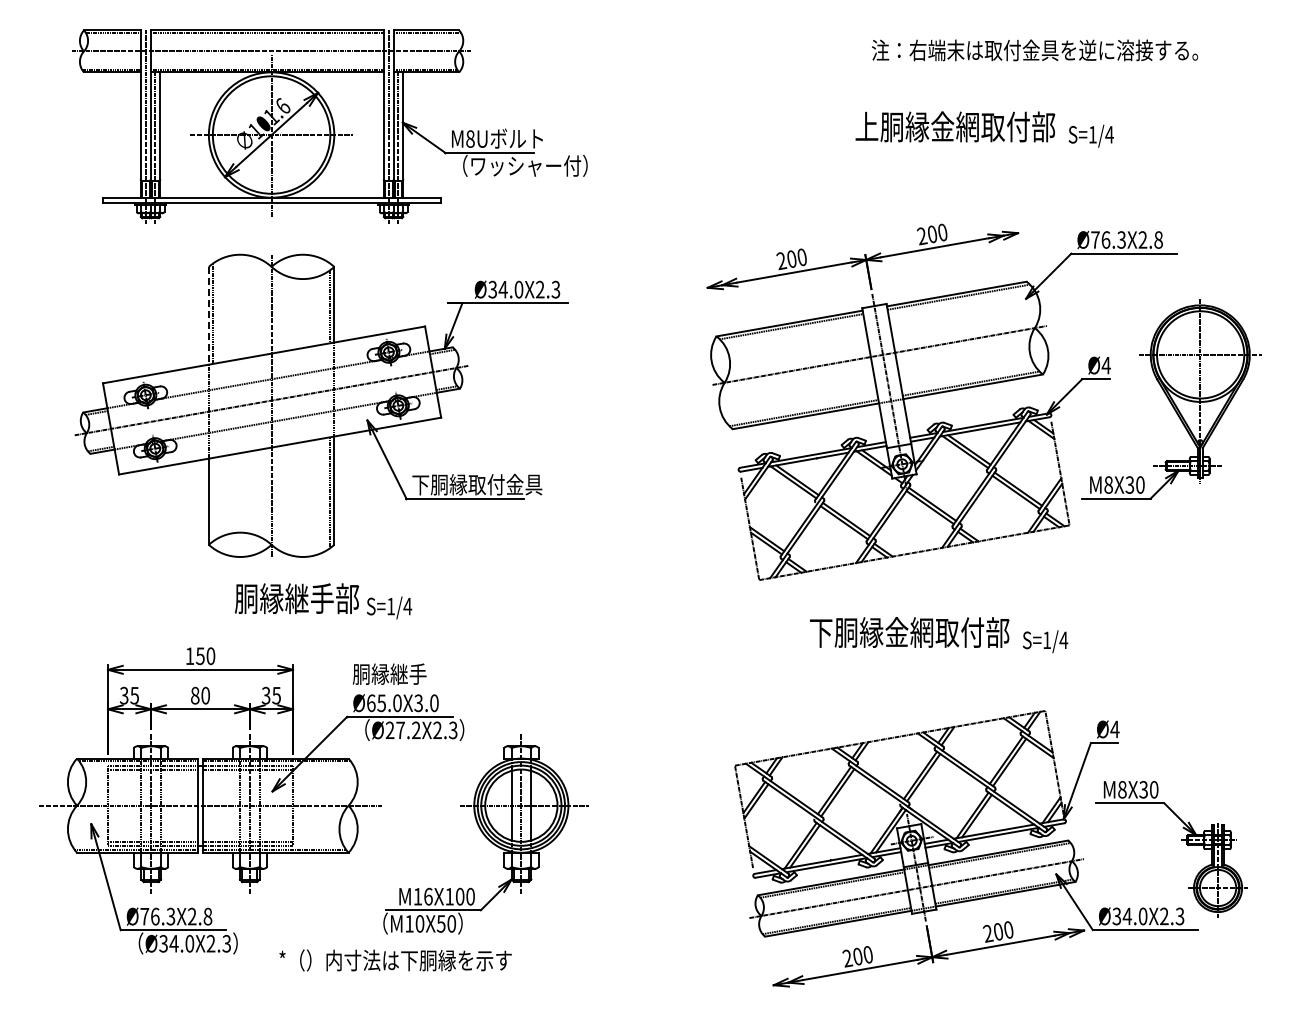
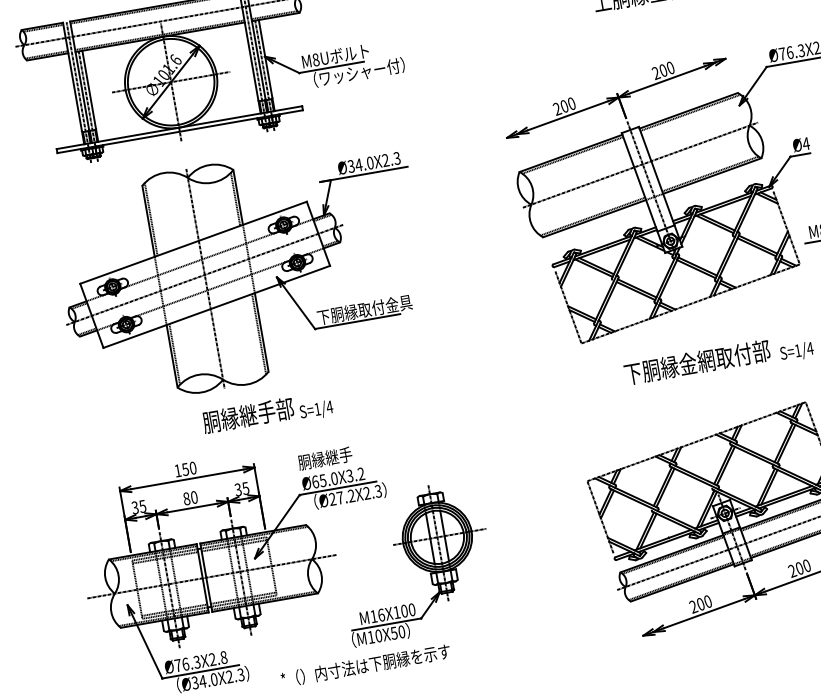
line: (208, 315) -> (148, 221), dashed -> solid
line: (212, 499) -> (174, 354), added
text: (434, 703) -> (361, 474), Ø65.0X3.0 -> Ø65.0X3.2

